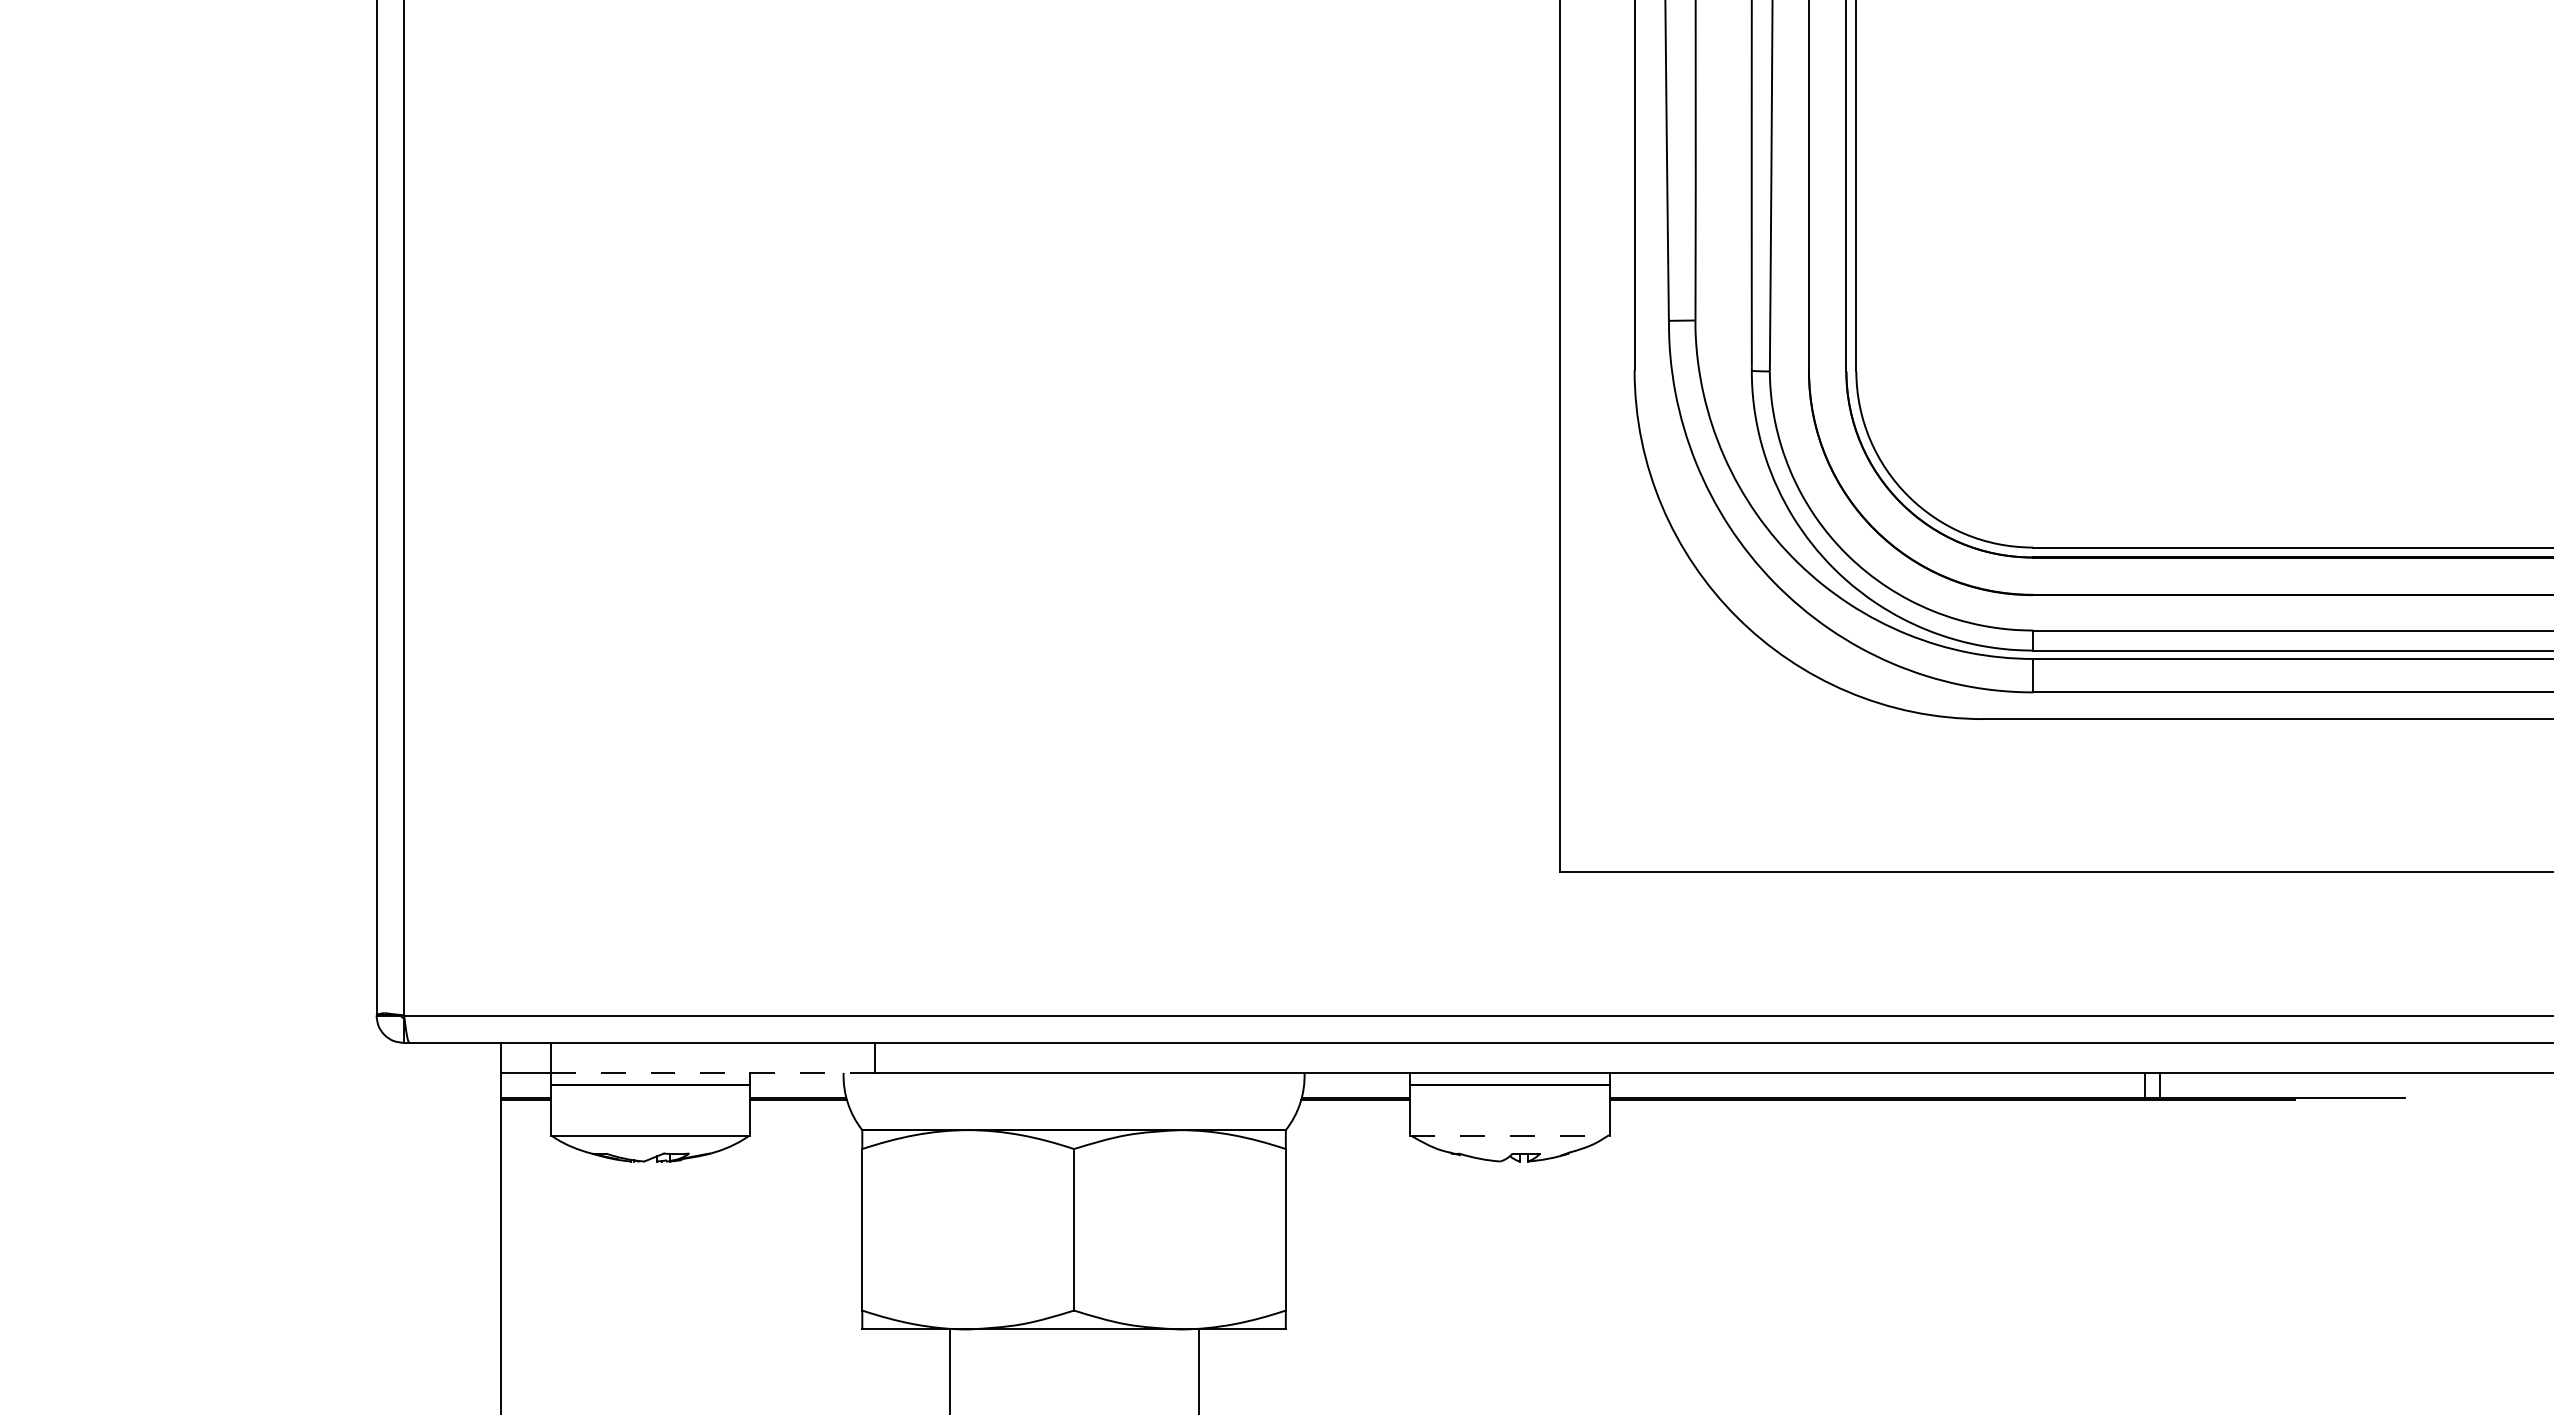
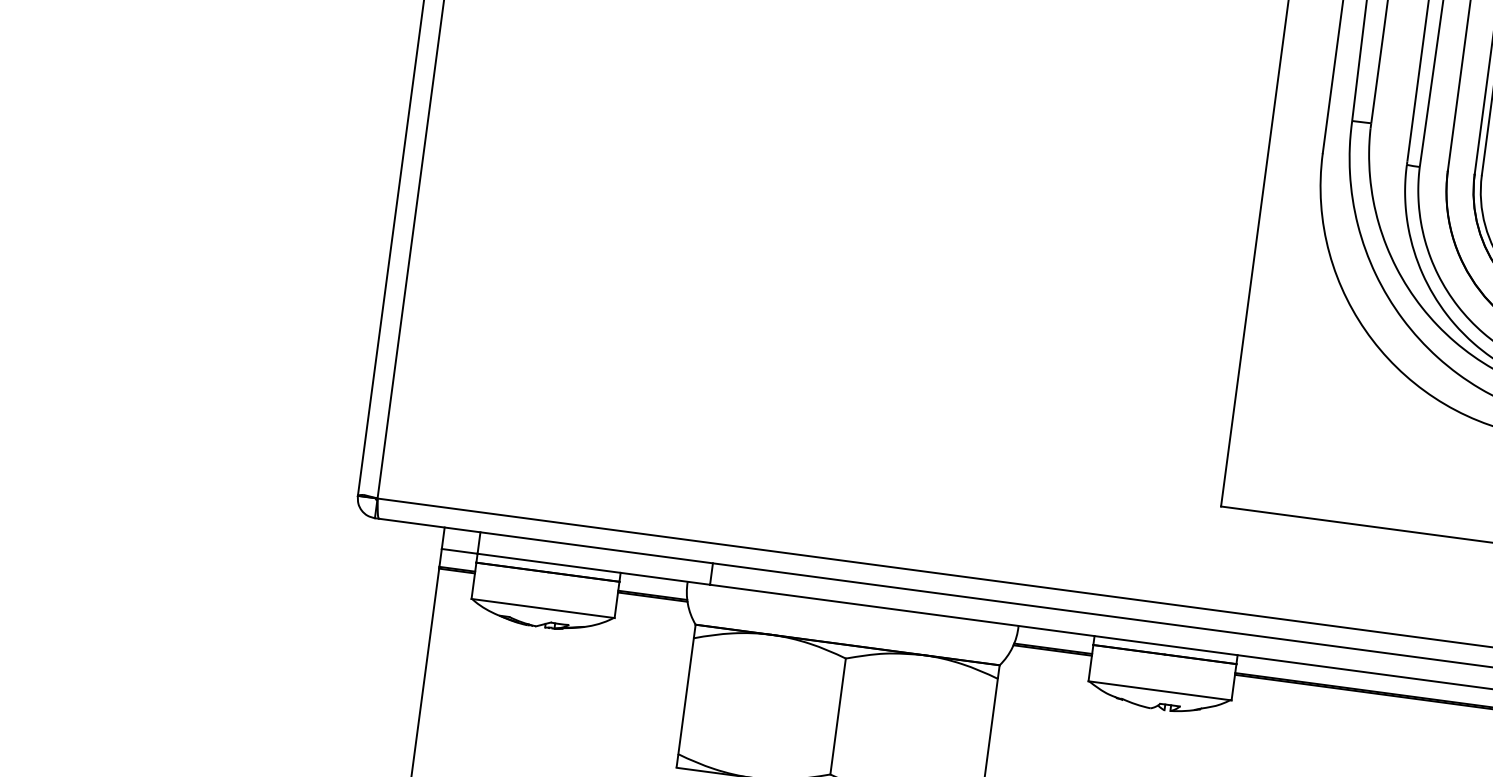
line: (712, 1072) -> (593, 568), dashed -> solid
line: (1510, 1135) -> (1160, 690), dashed -> solid

